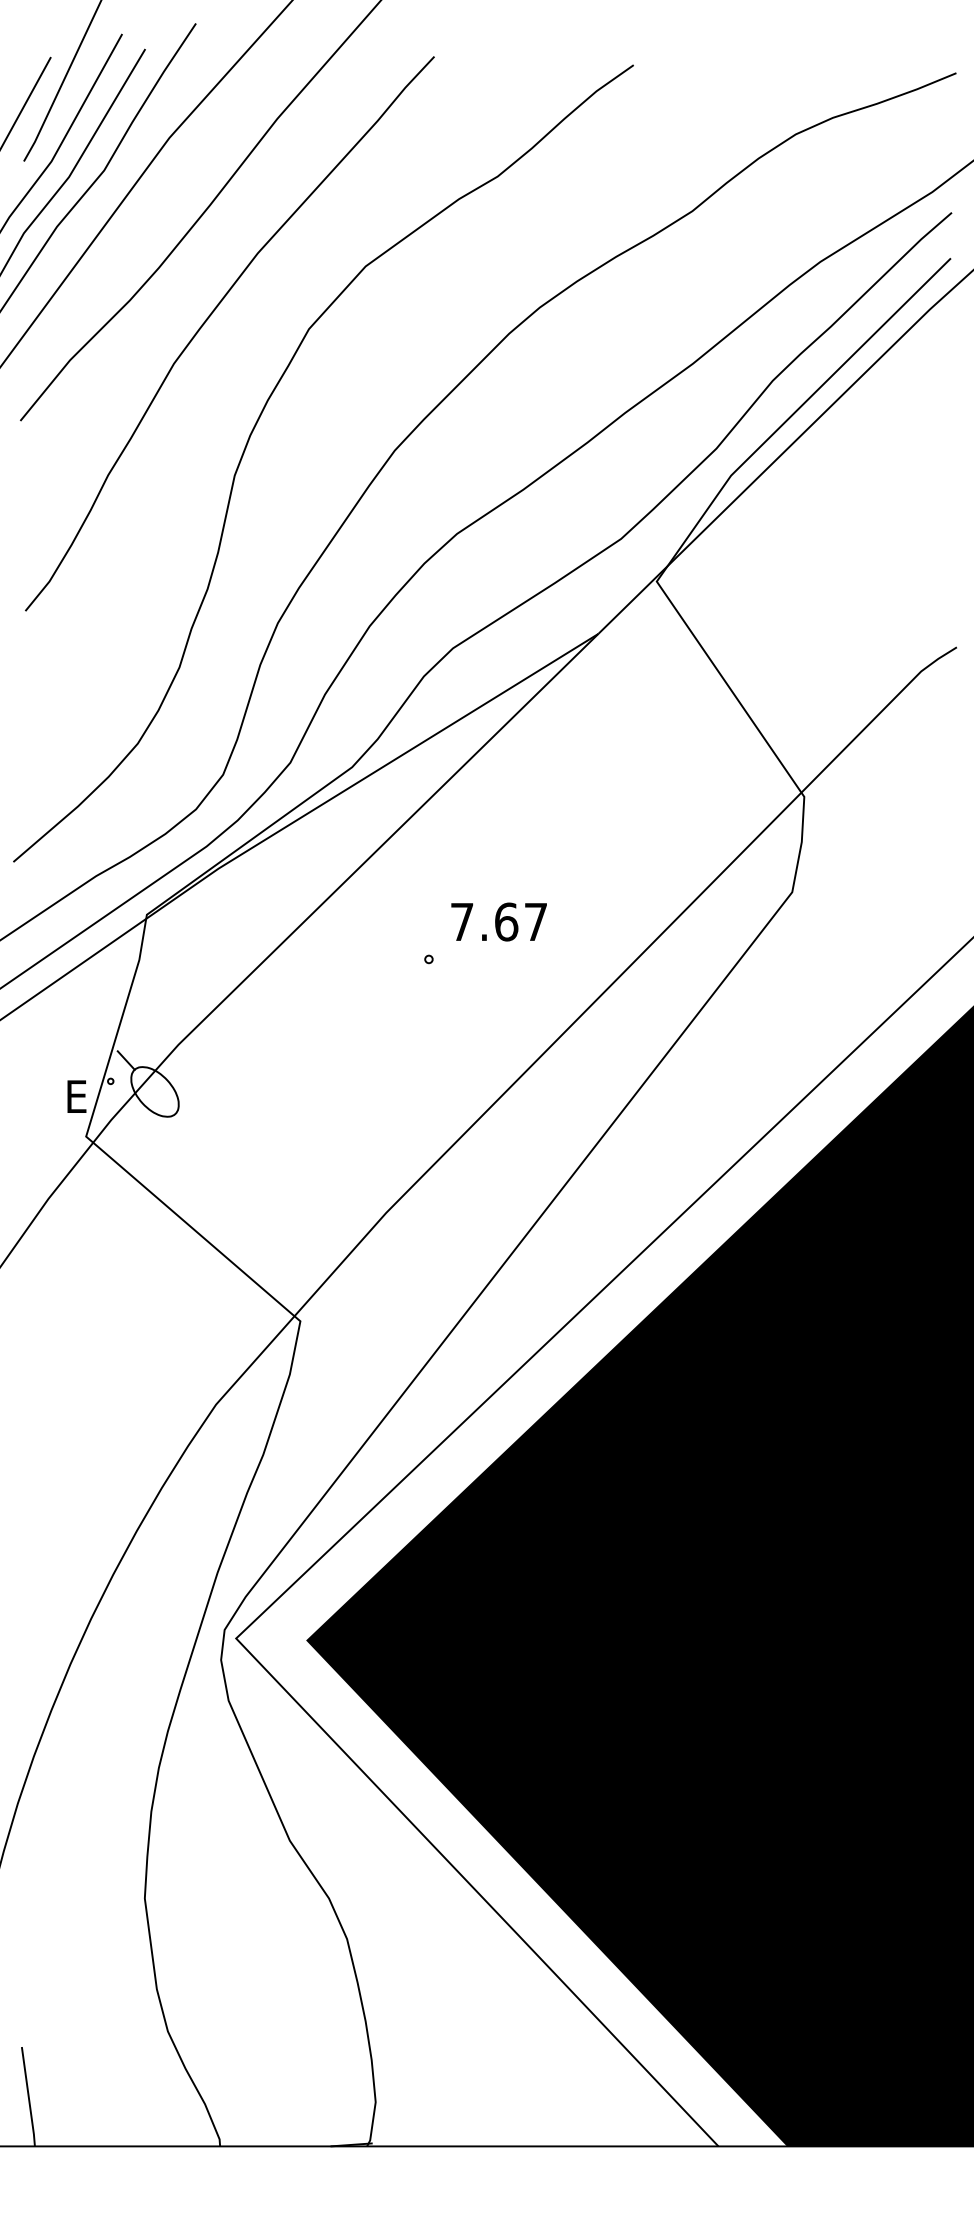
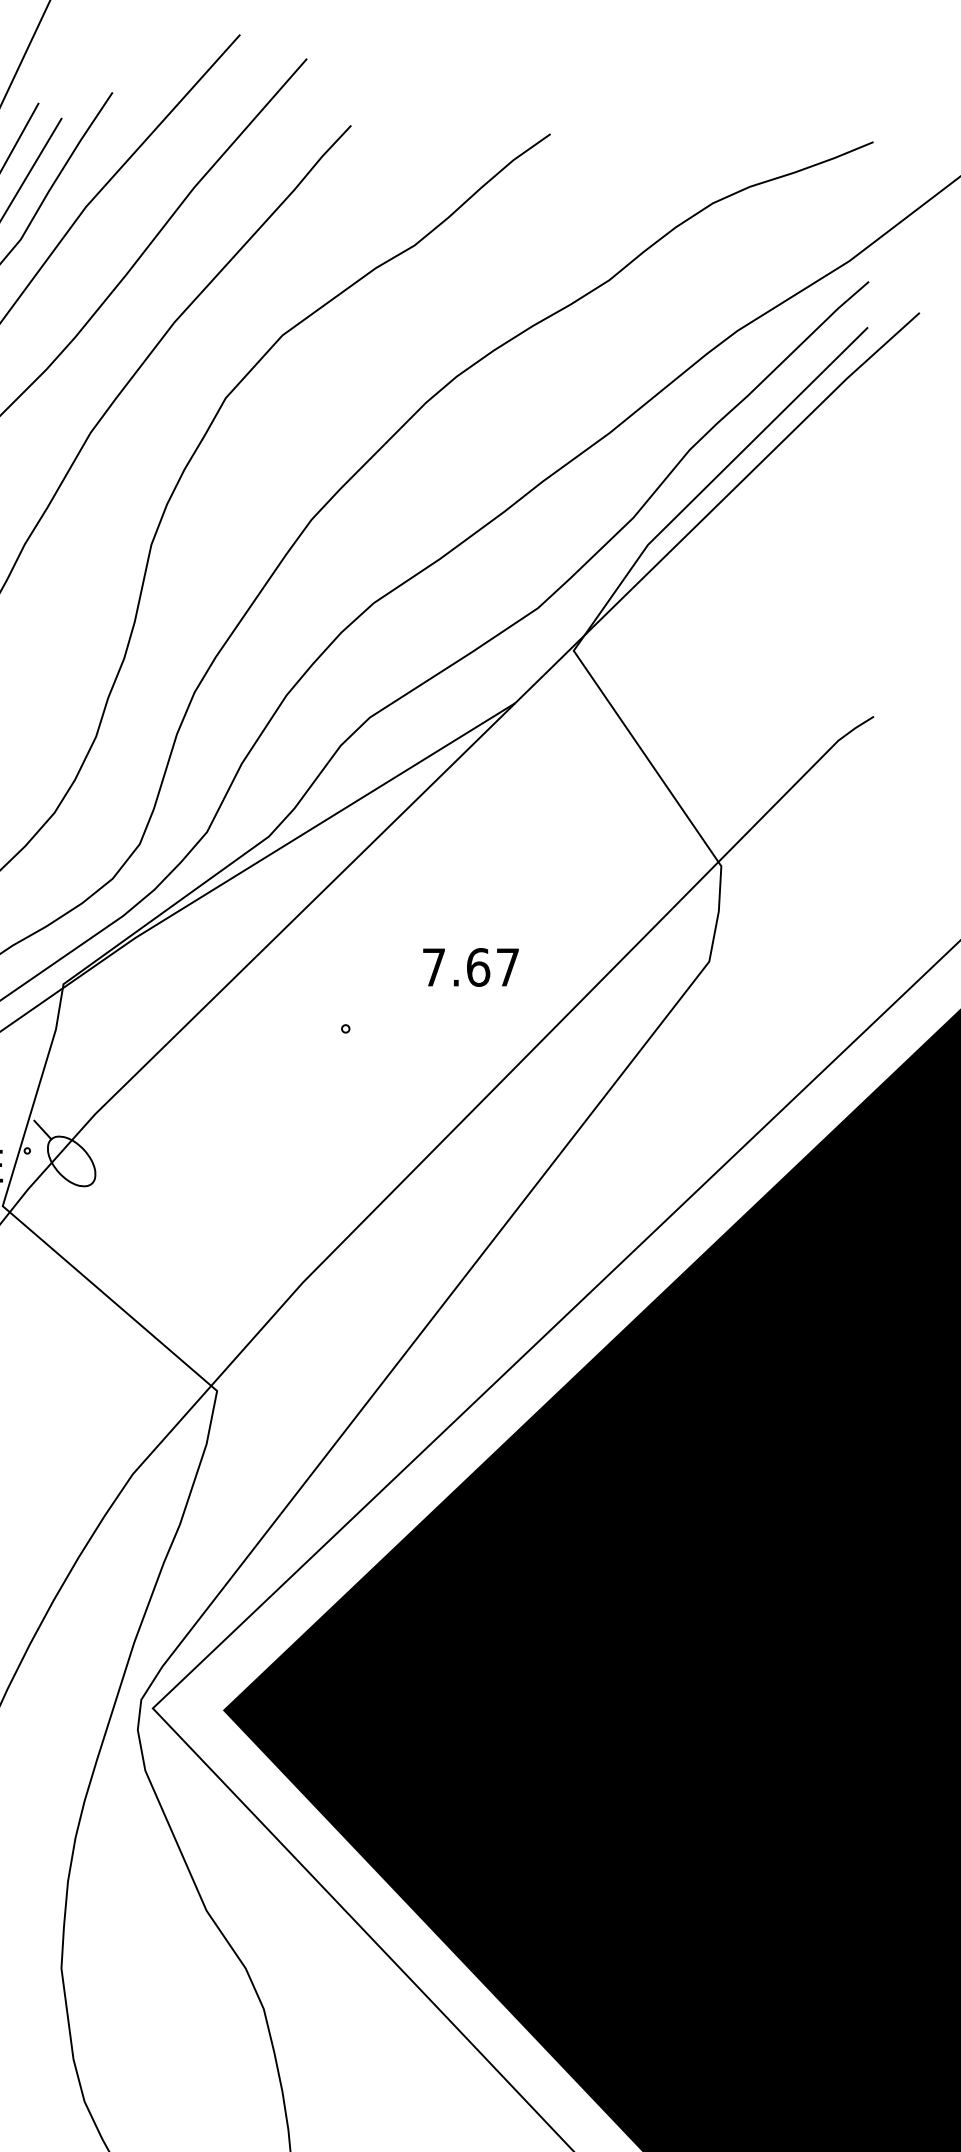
text: (498, 921) -> (470, 966), moved

